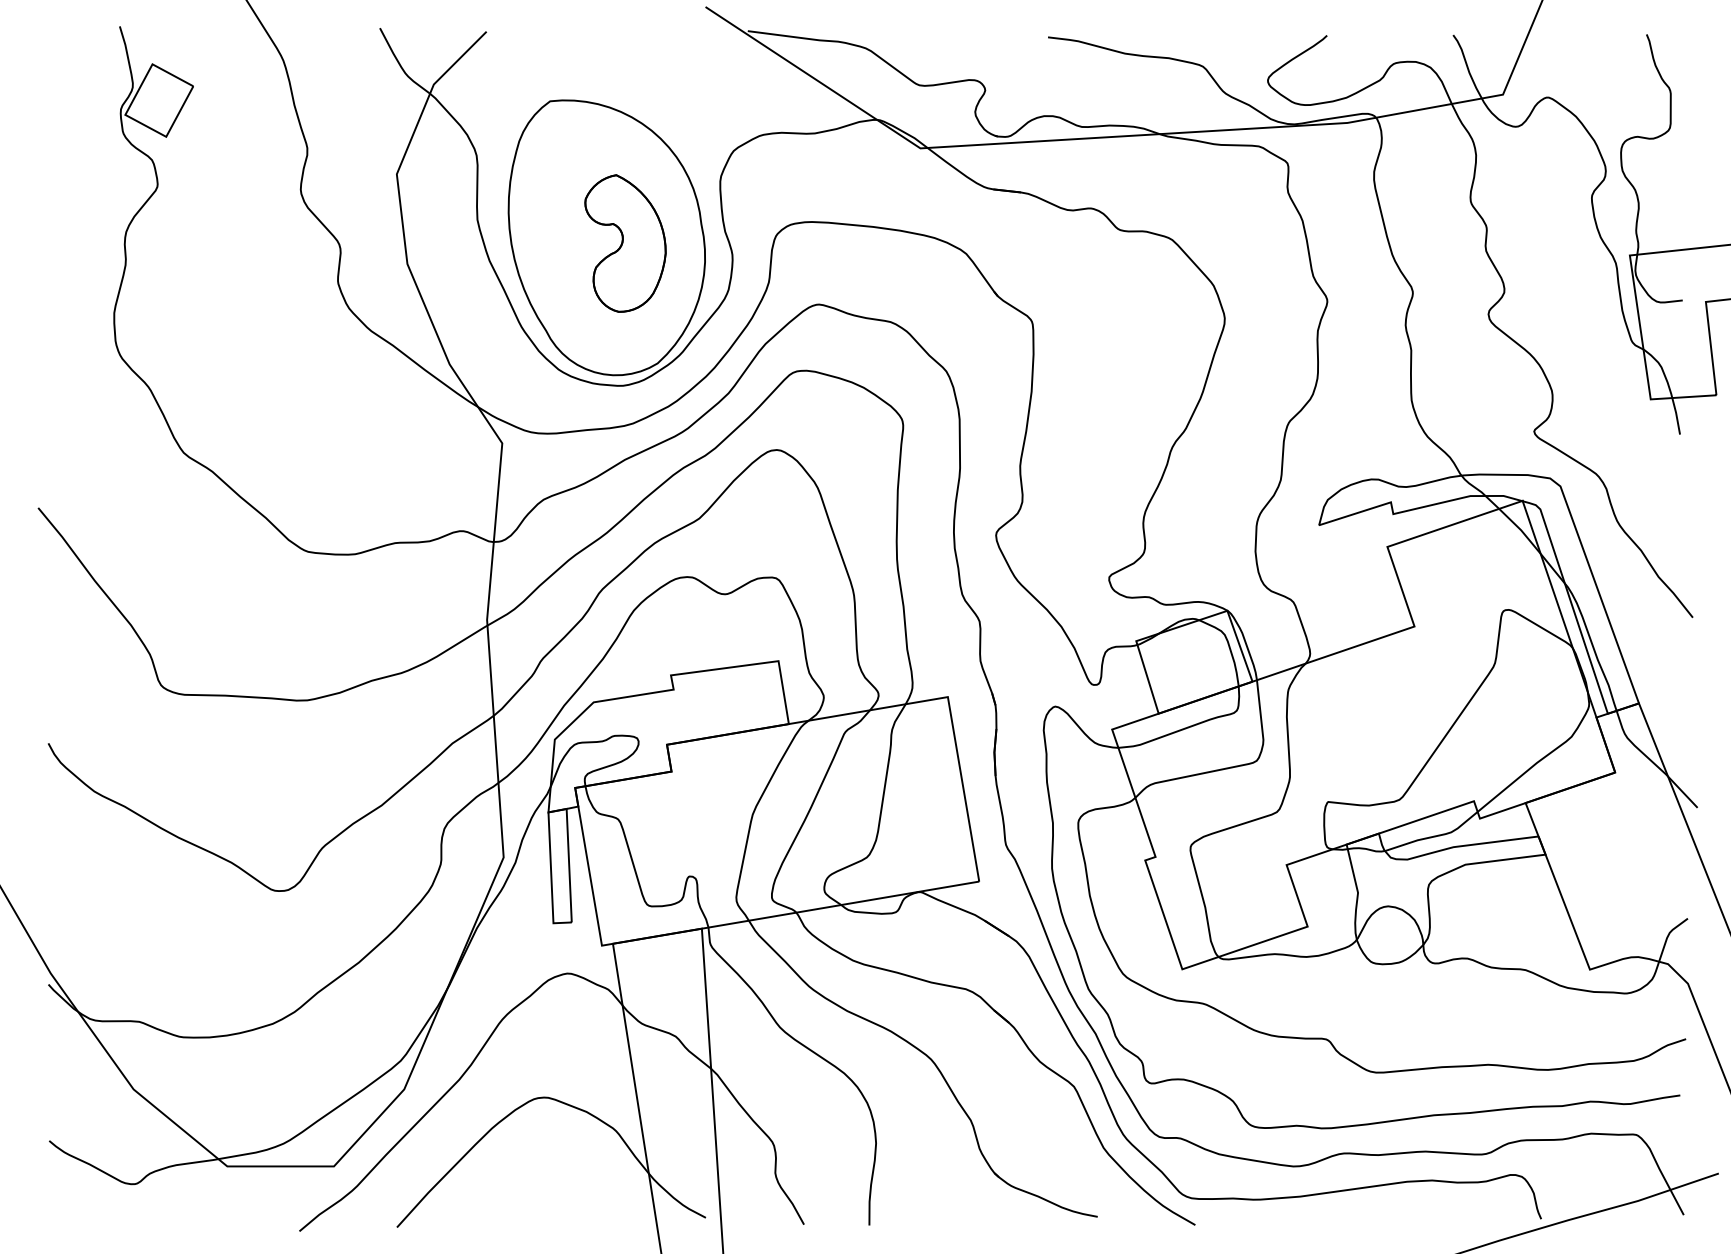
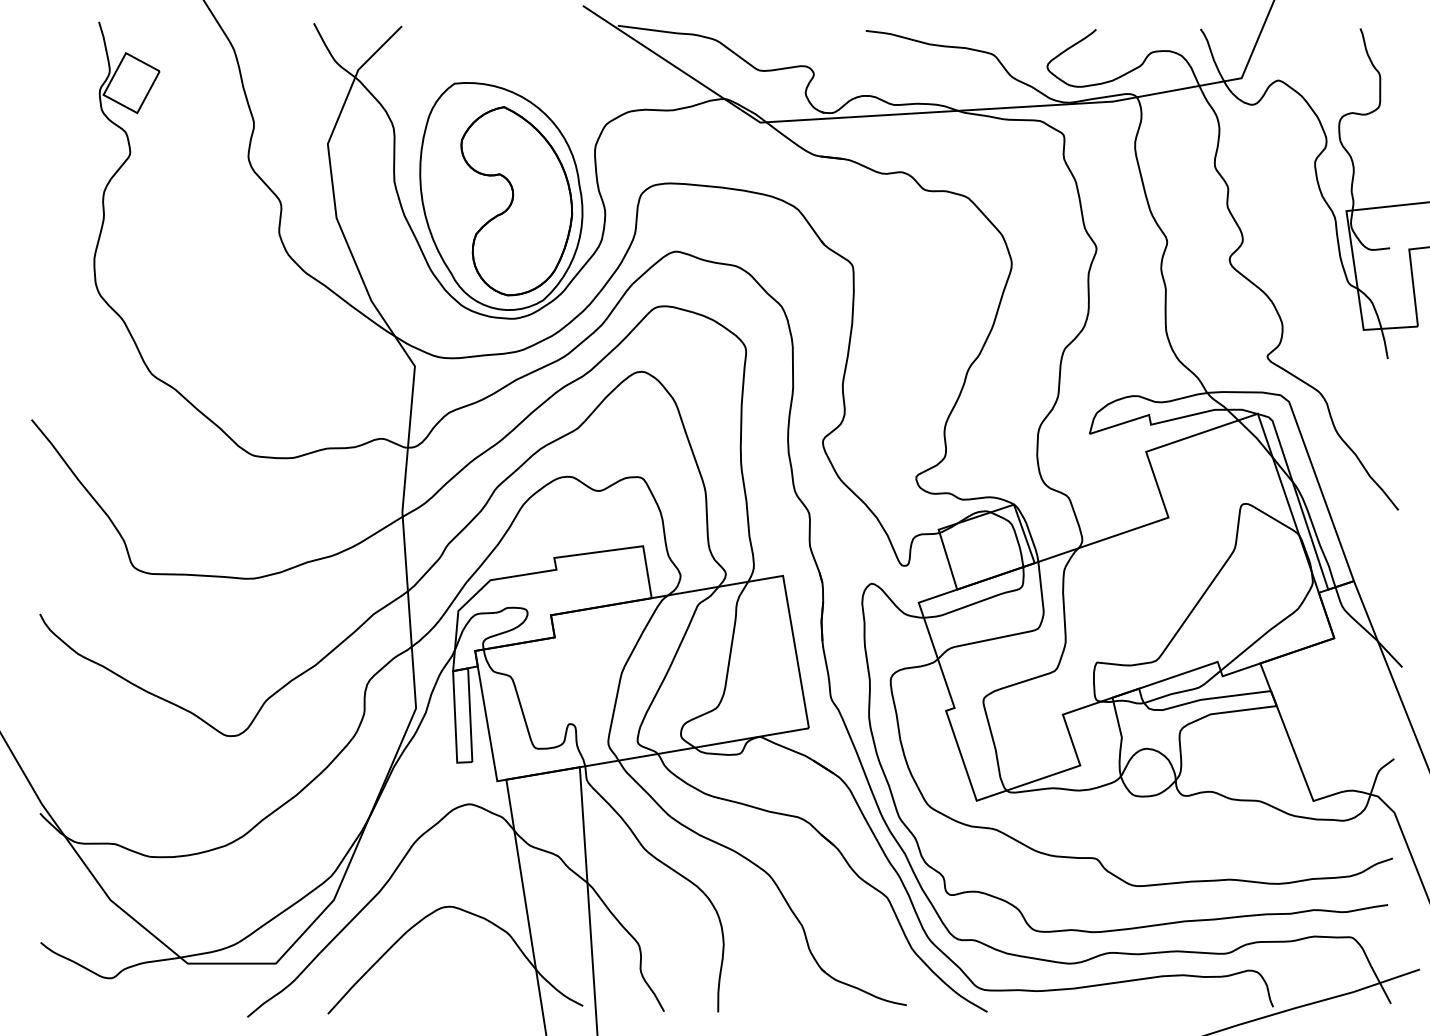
part: (625, 243) -> (516, 201), size x1.67

